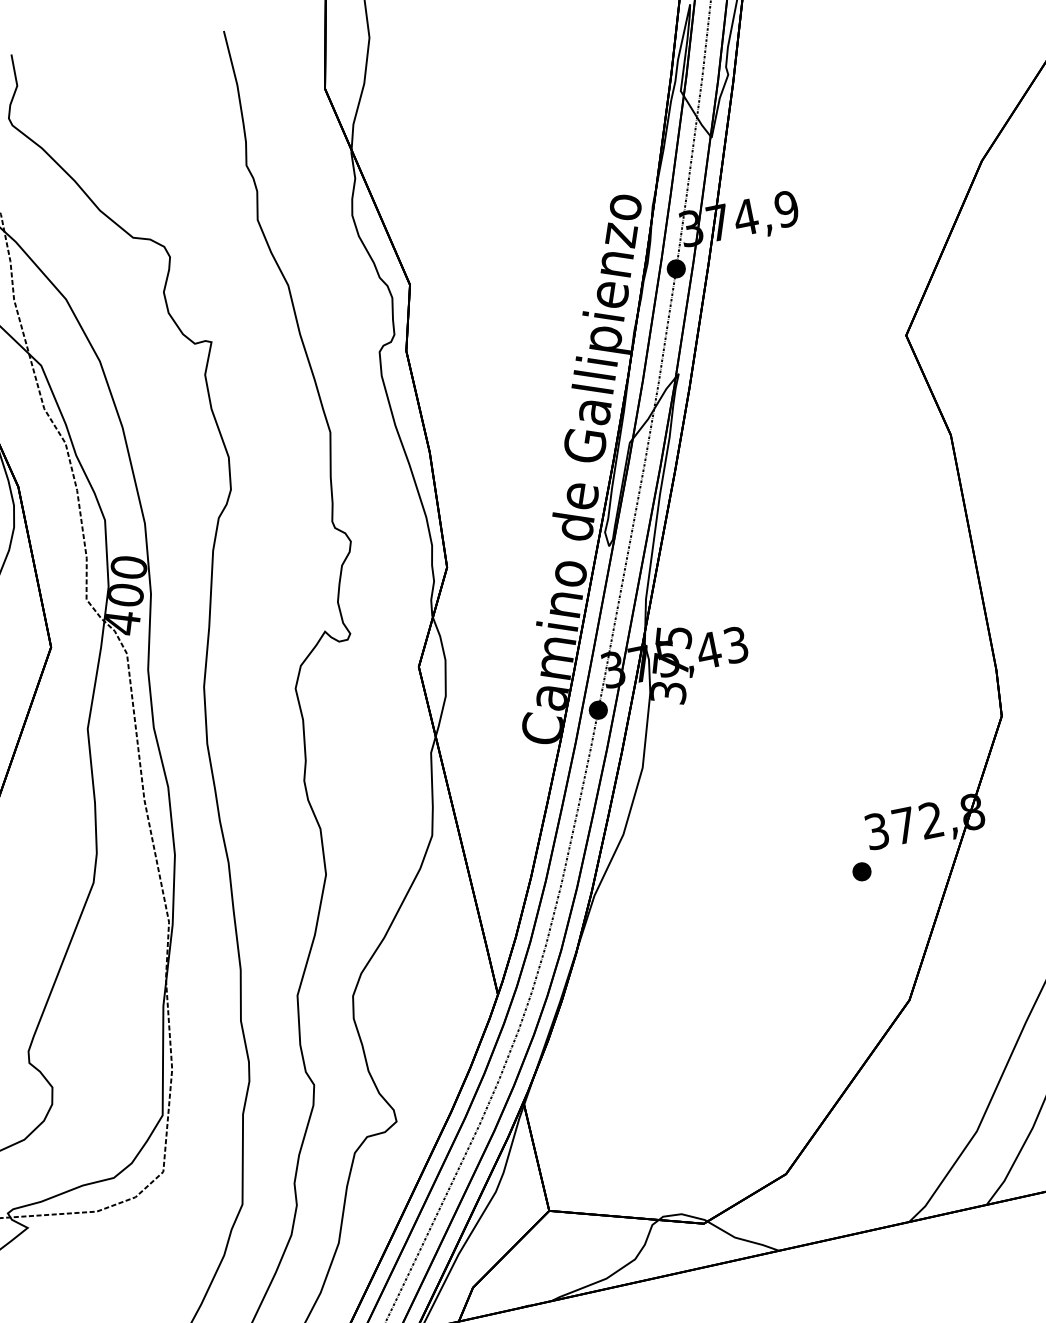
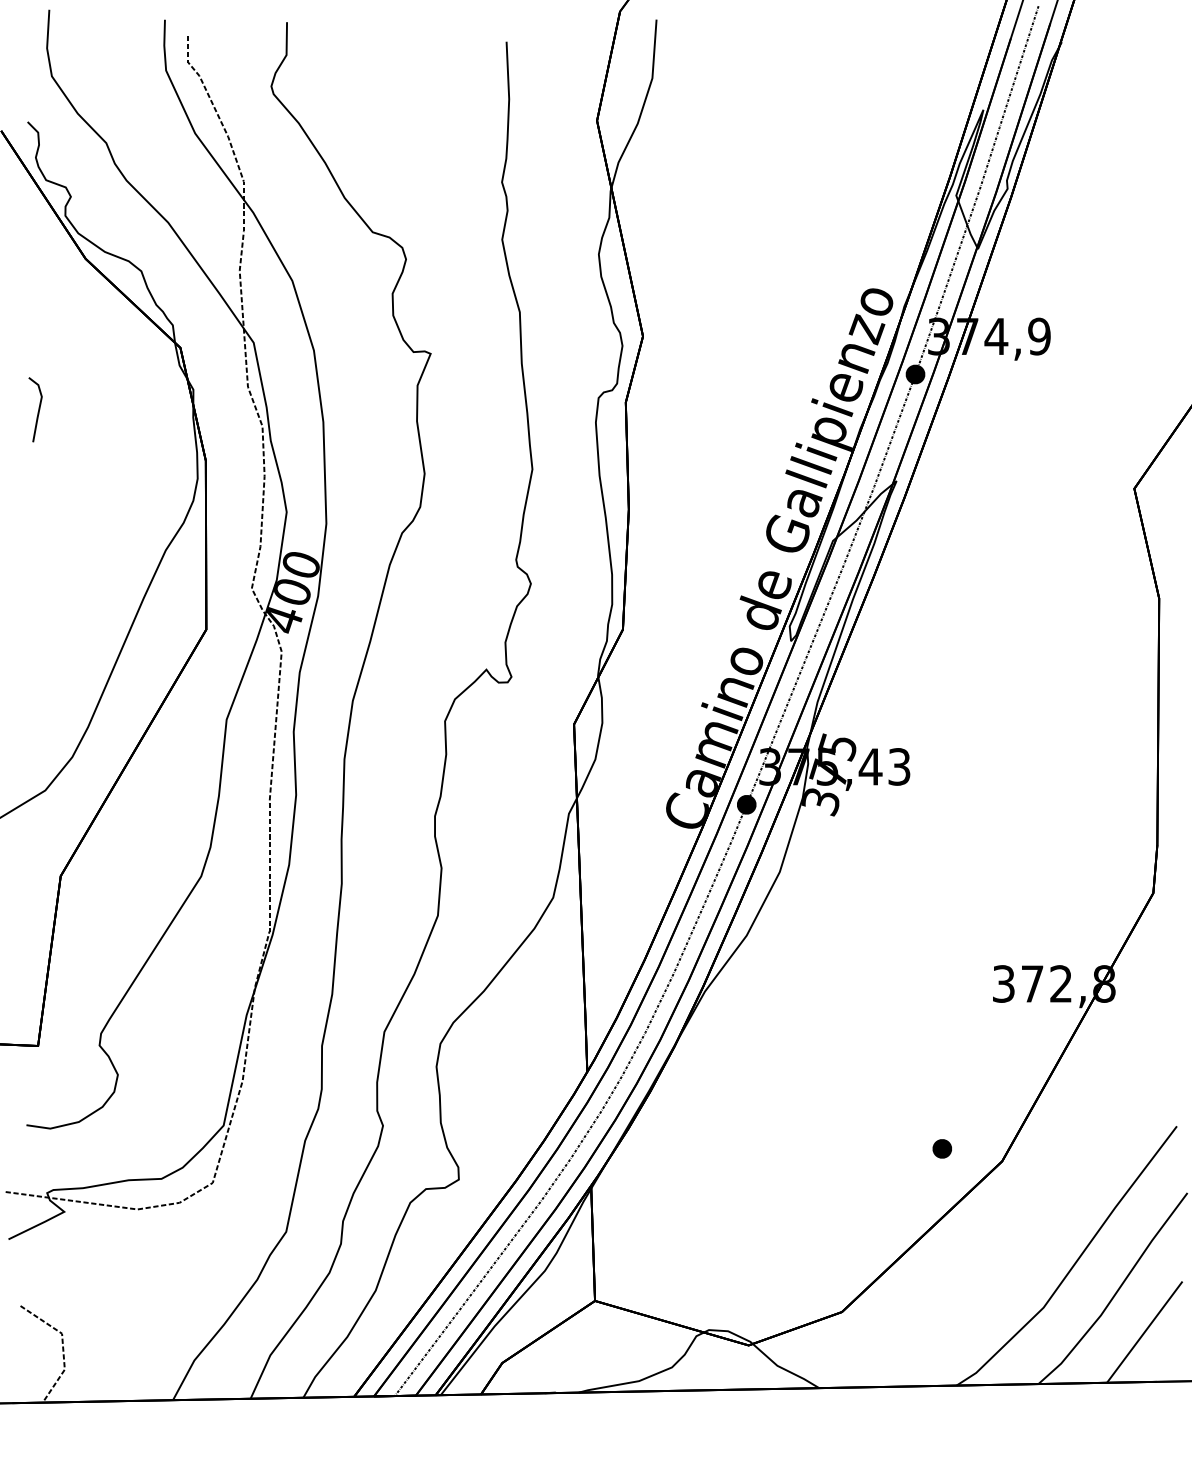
part: (861, 871) -> (941, 1148), moved

